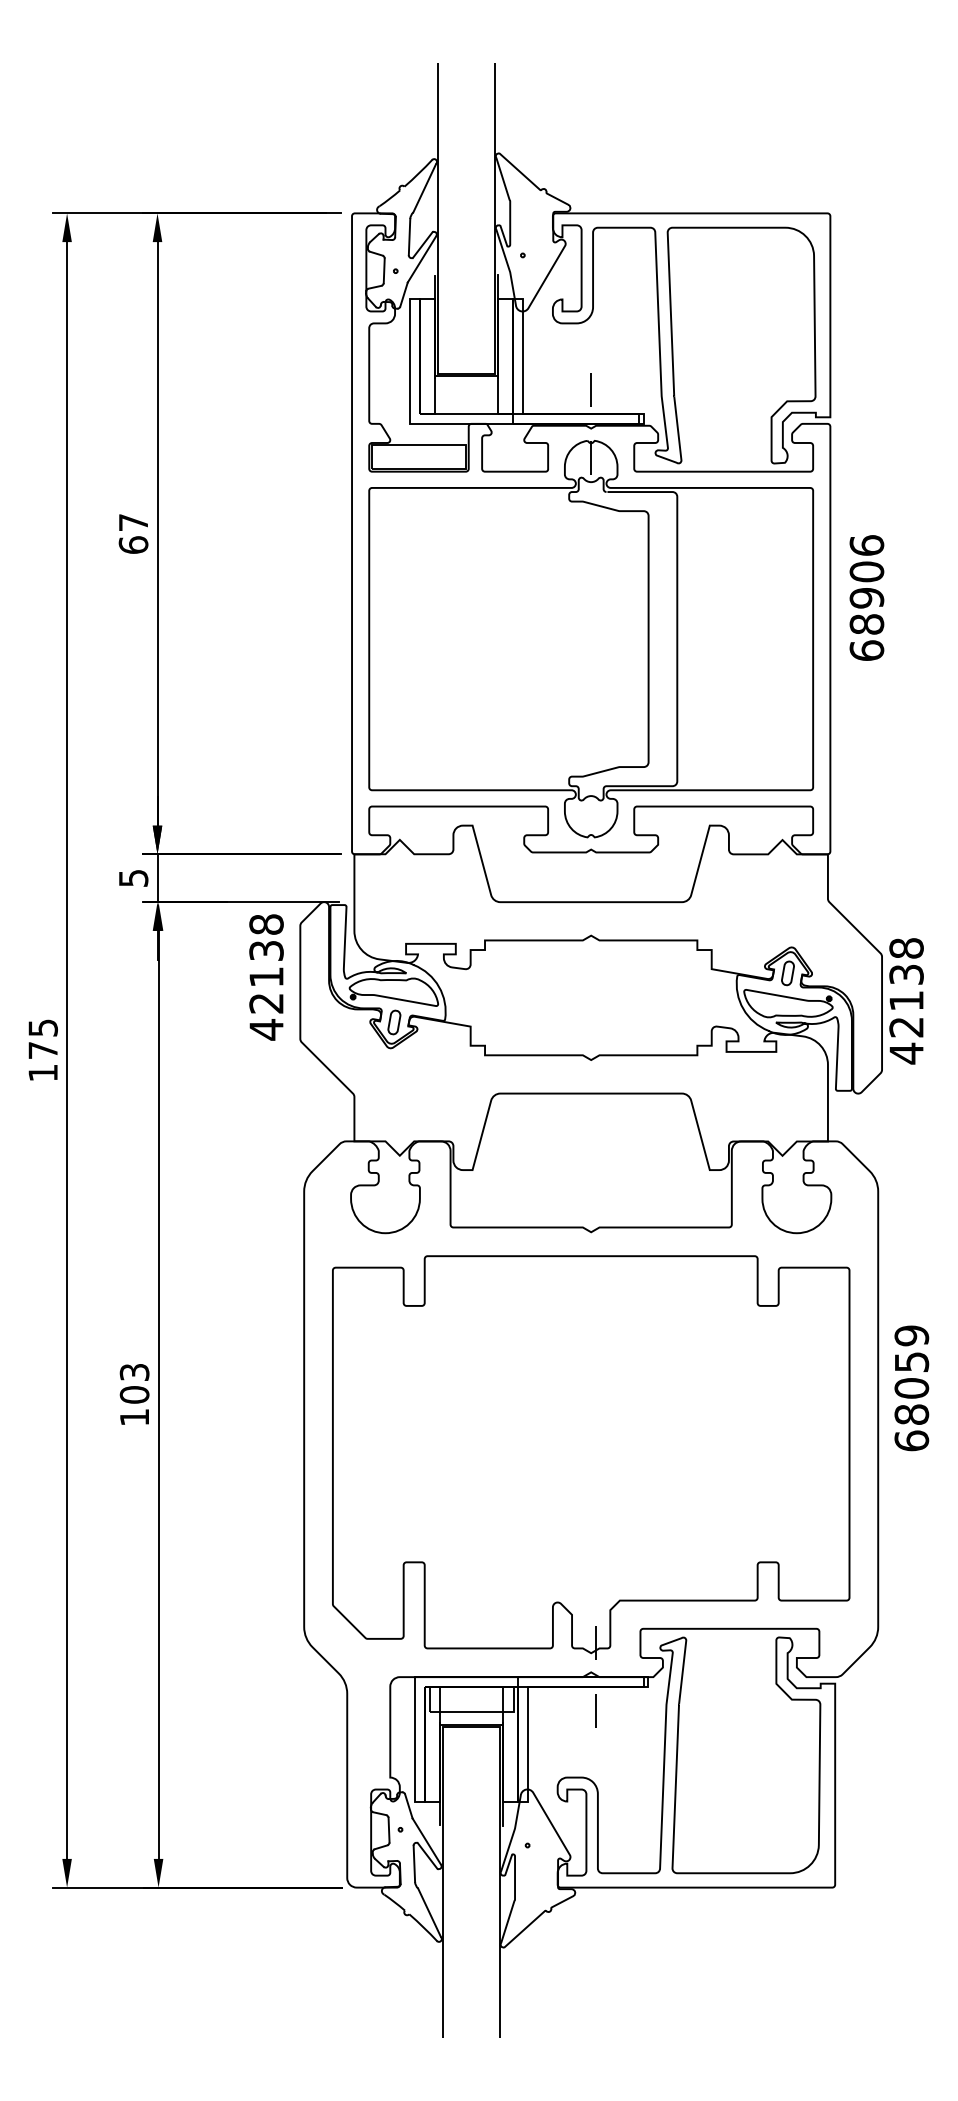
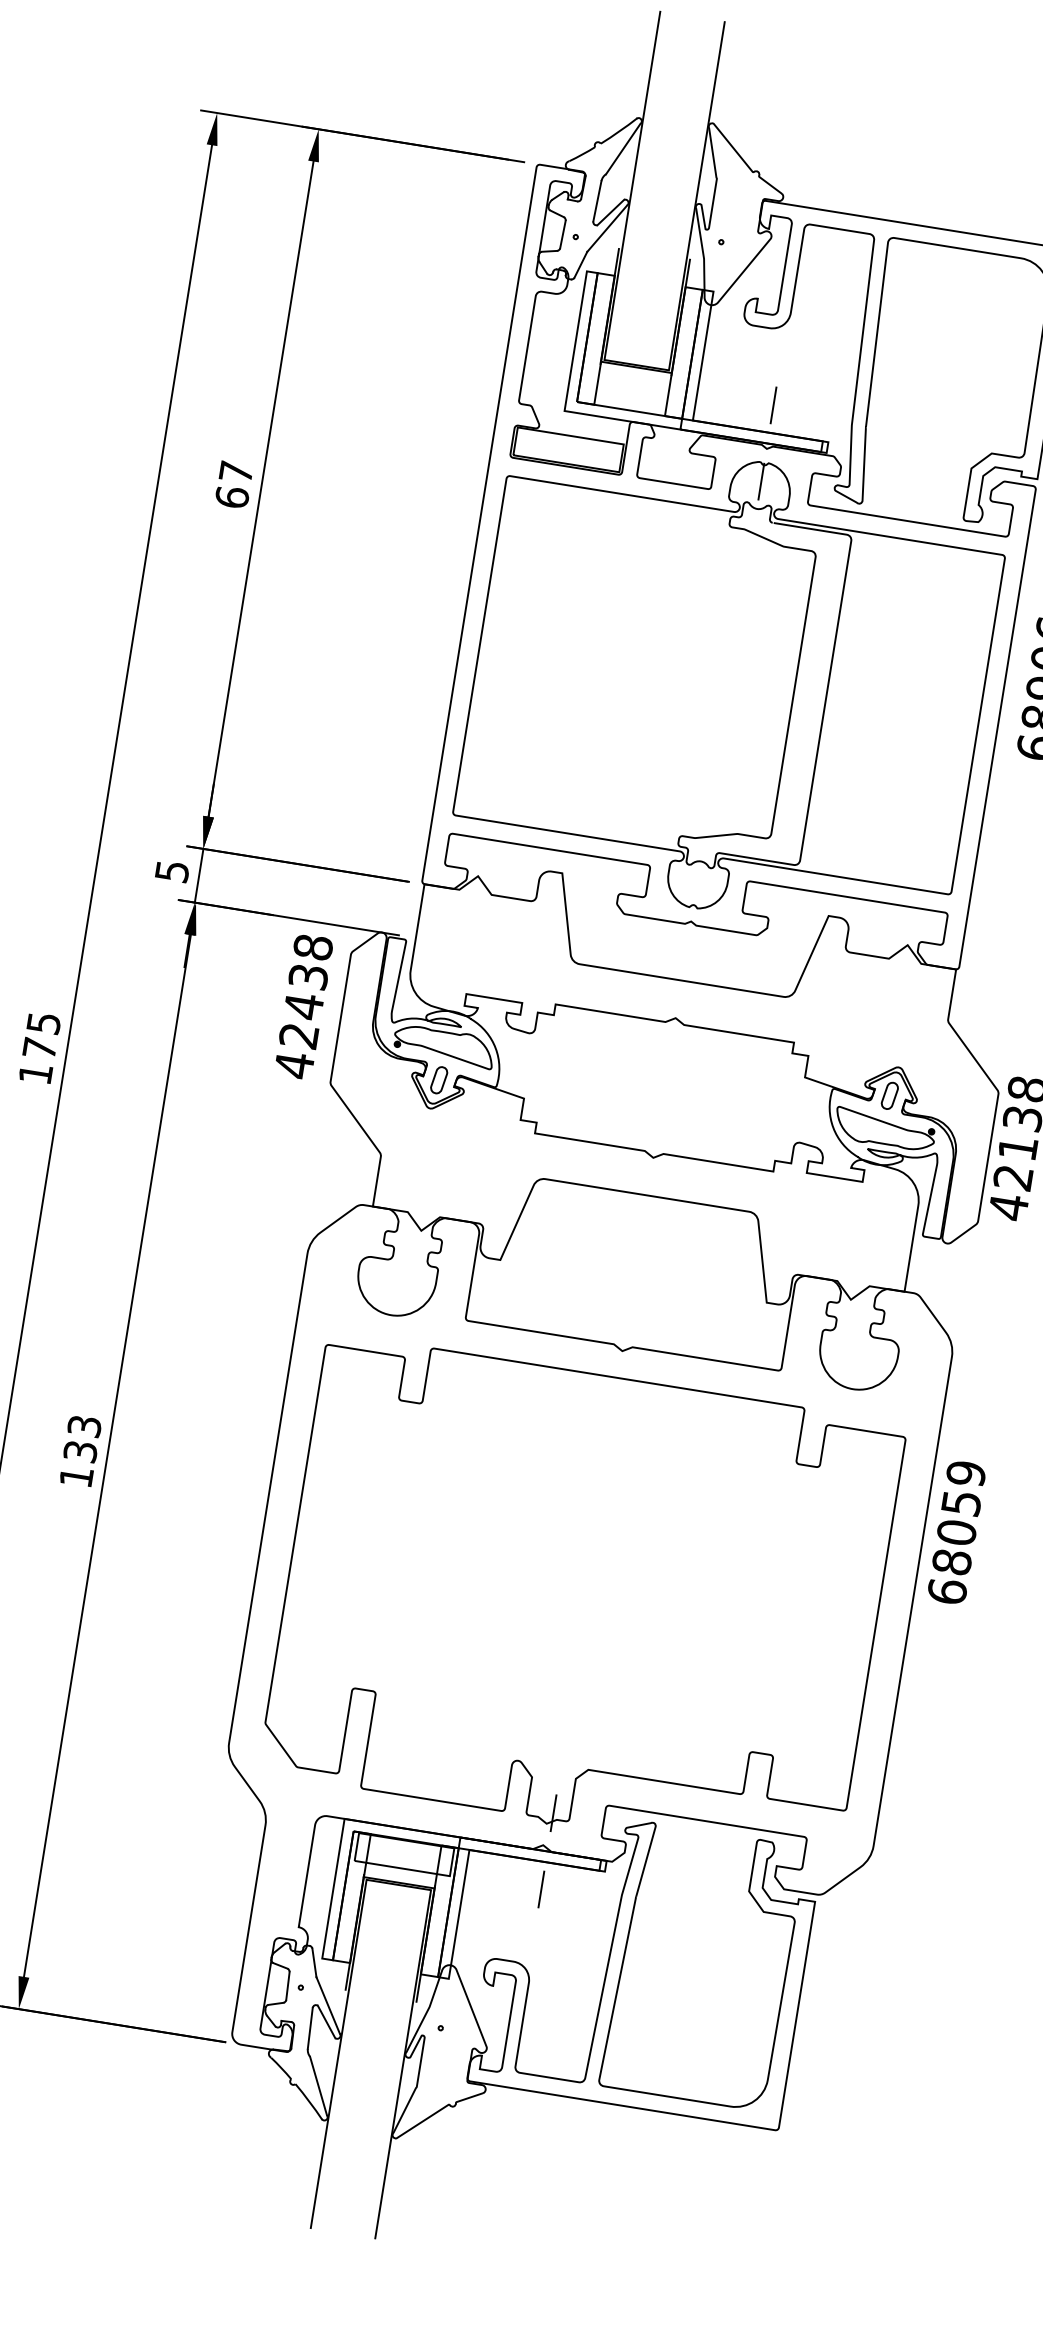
text: (266, 977) -> (303, 1006), 42138 -> 42438
text: (911, 1388) -> (956, 1532), moved
text: (134, 1394) -> (80, 1451), 103 -> 133

